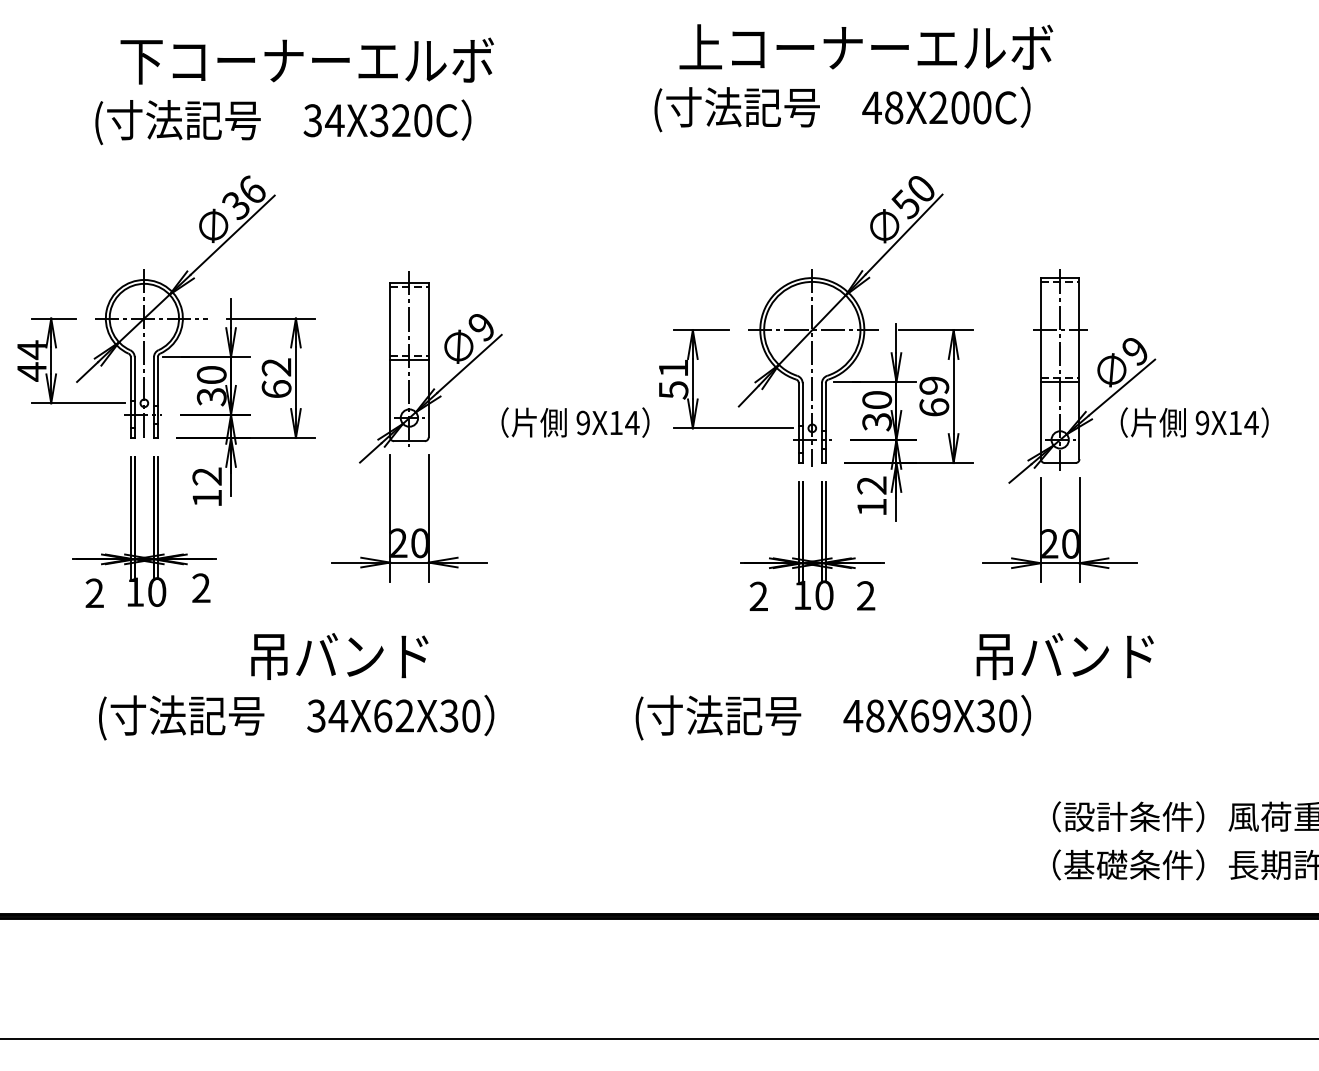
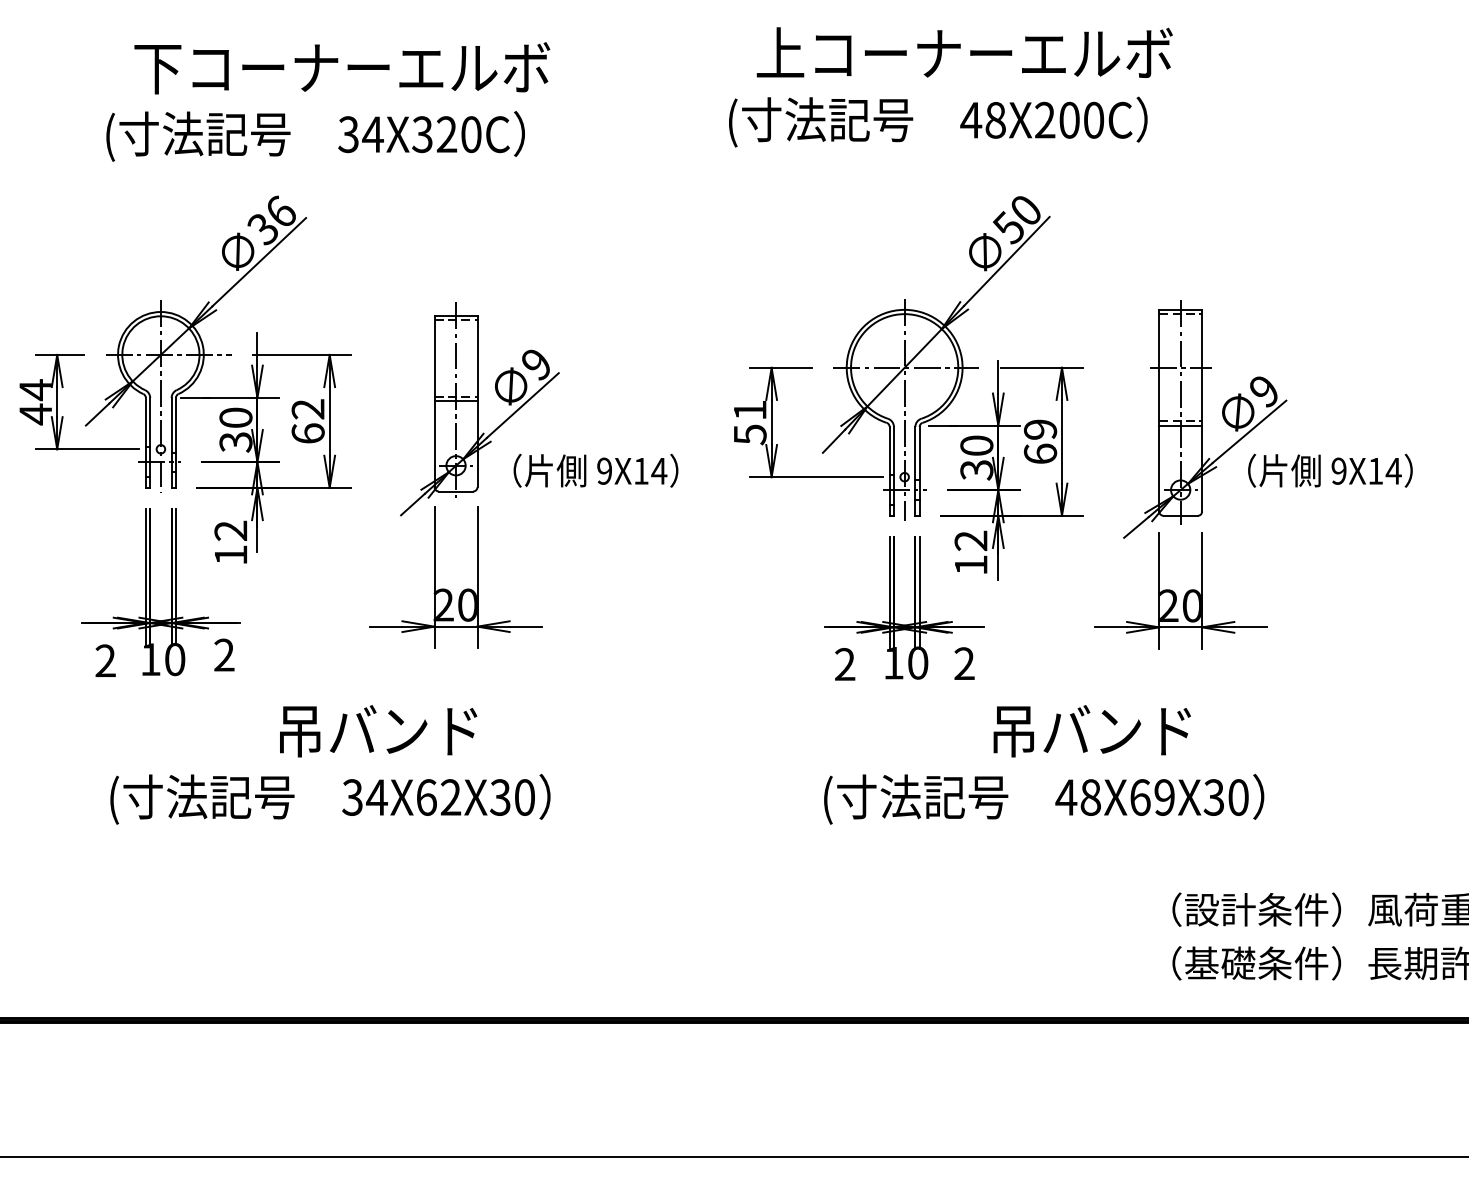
text: (575, 422) -> (595, 470), moved
text: (1064, 656) -> (1091, 731), moved
text: (833, 717) -> (1044, 799), moved

